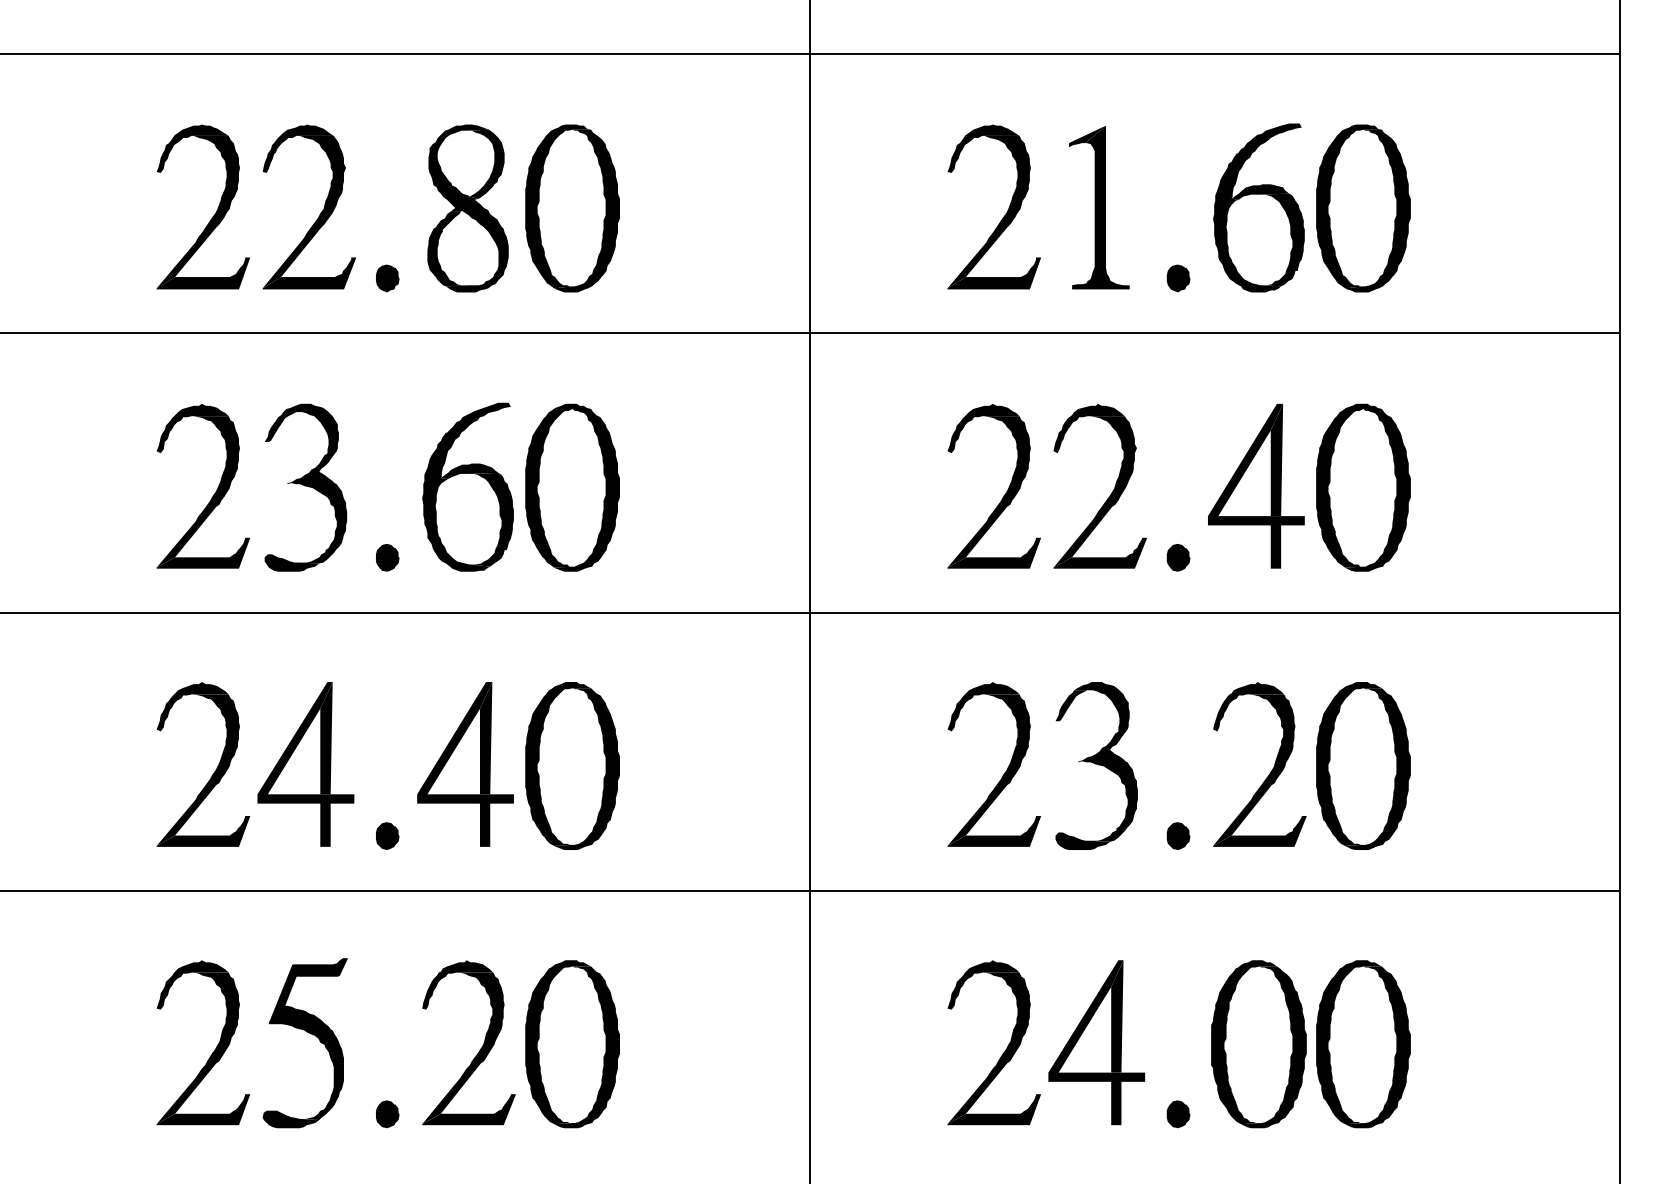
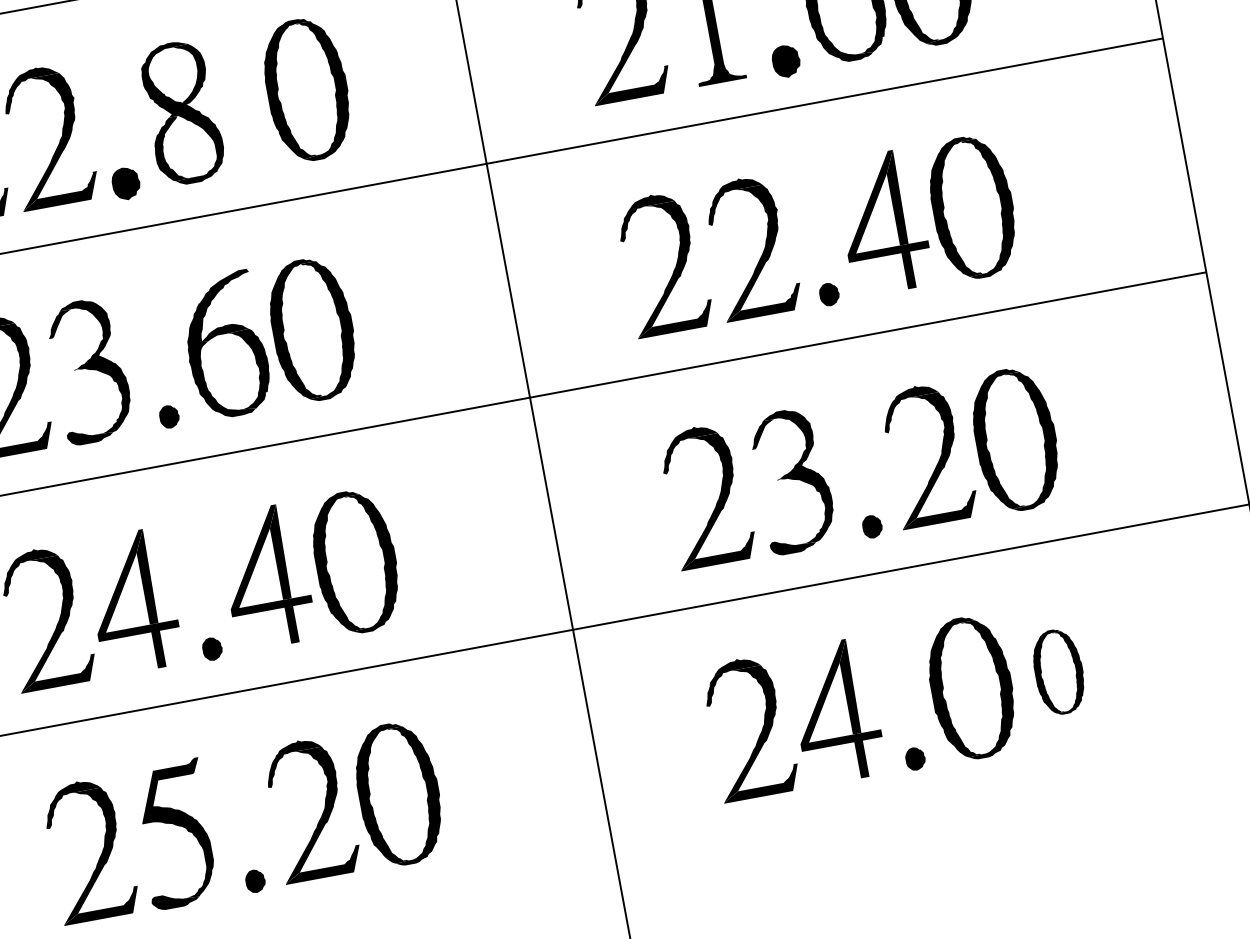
part: (572, 208) -> (307, 89), moved
part: (387, 278) -> (126, 183), size x1.4
part: (1178, 278) -> (786, 61), size x1.4
part: (1363, 1044) -> (1059, 672), size x0.6

